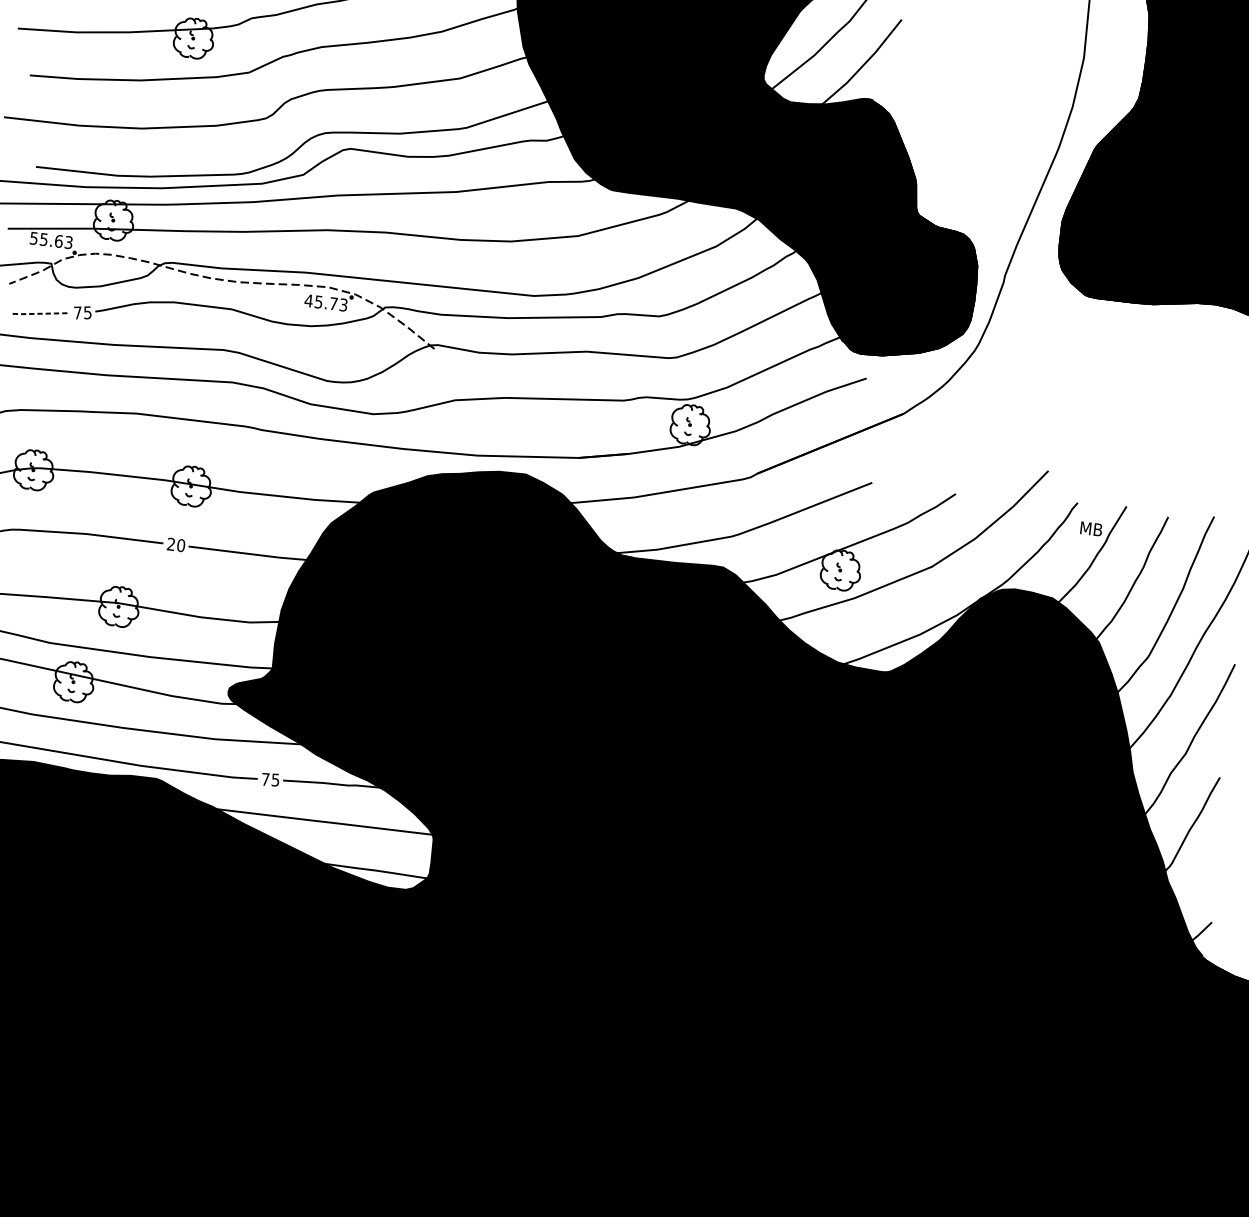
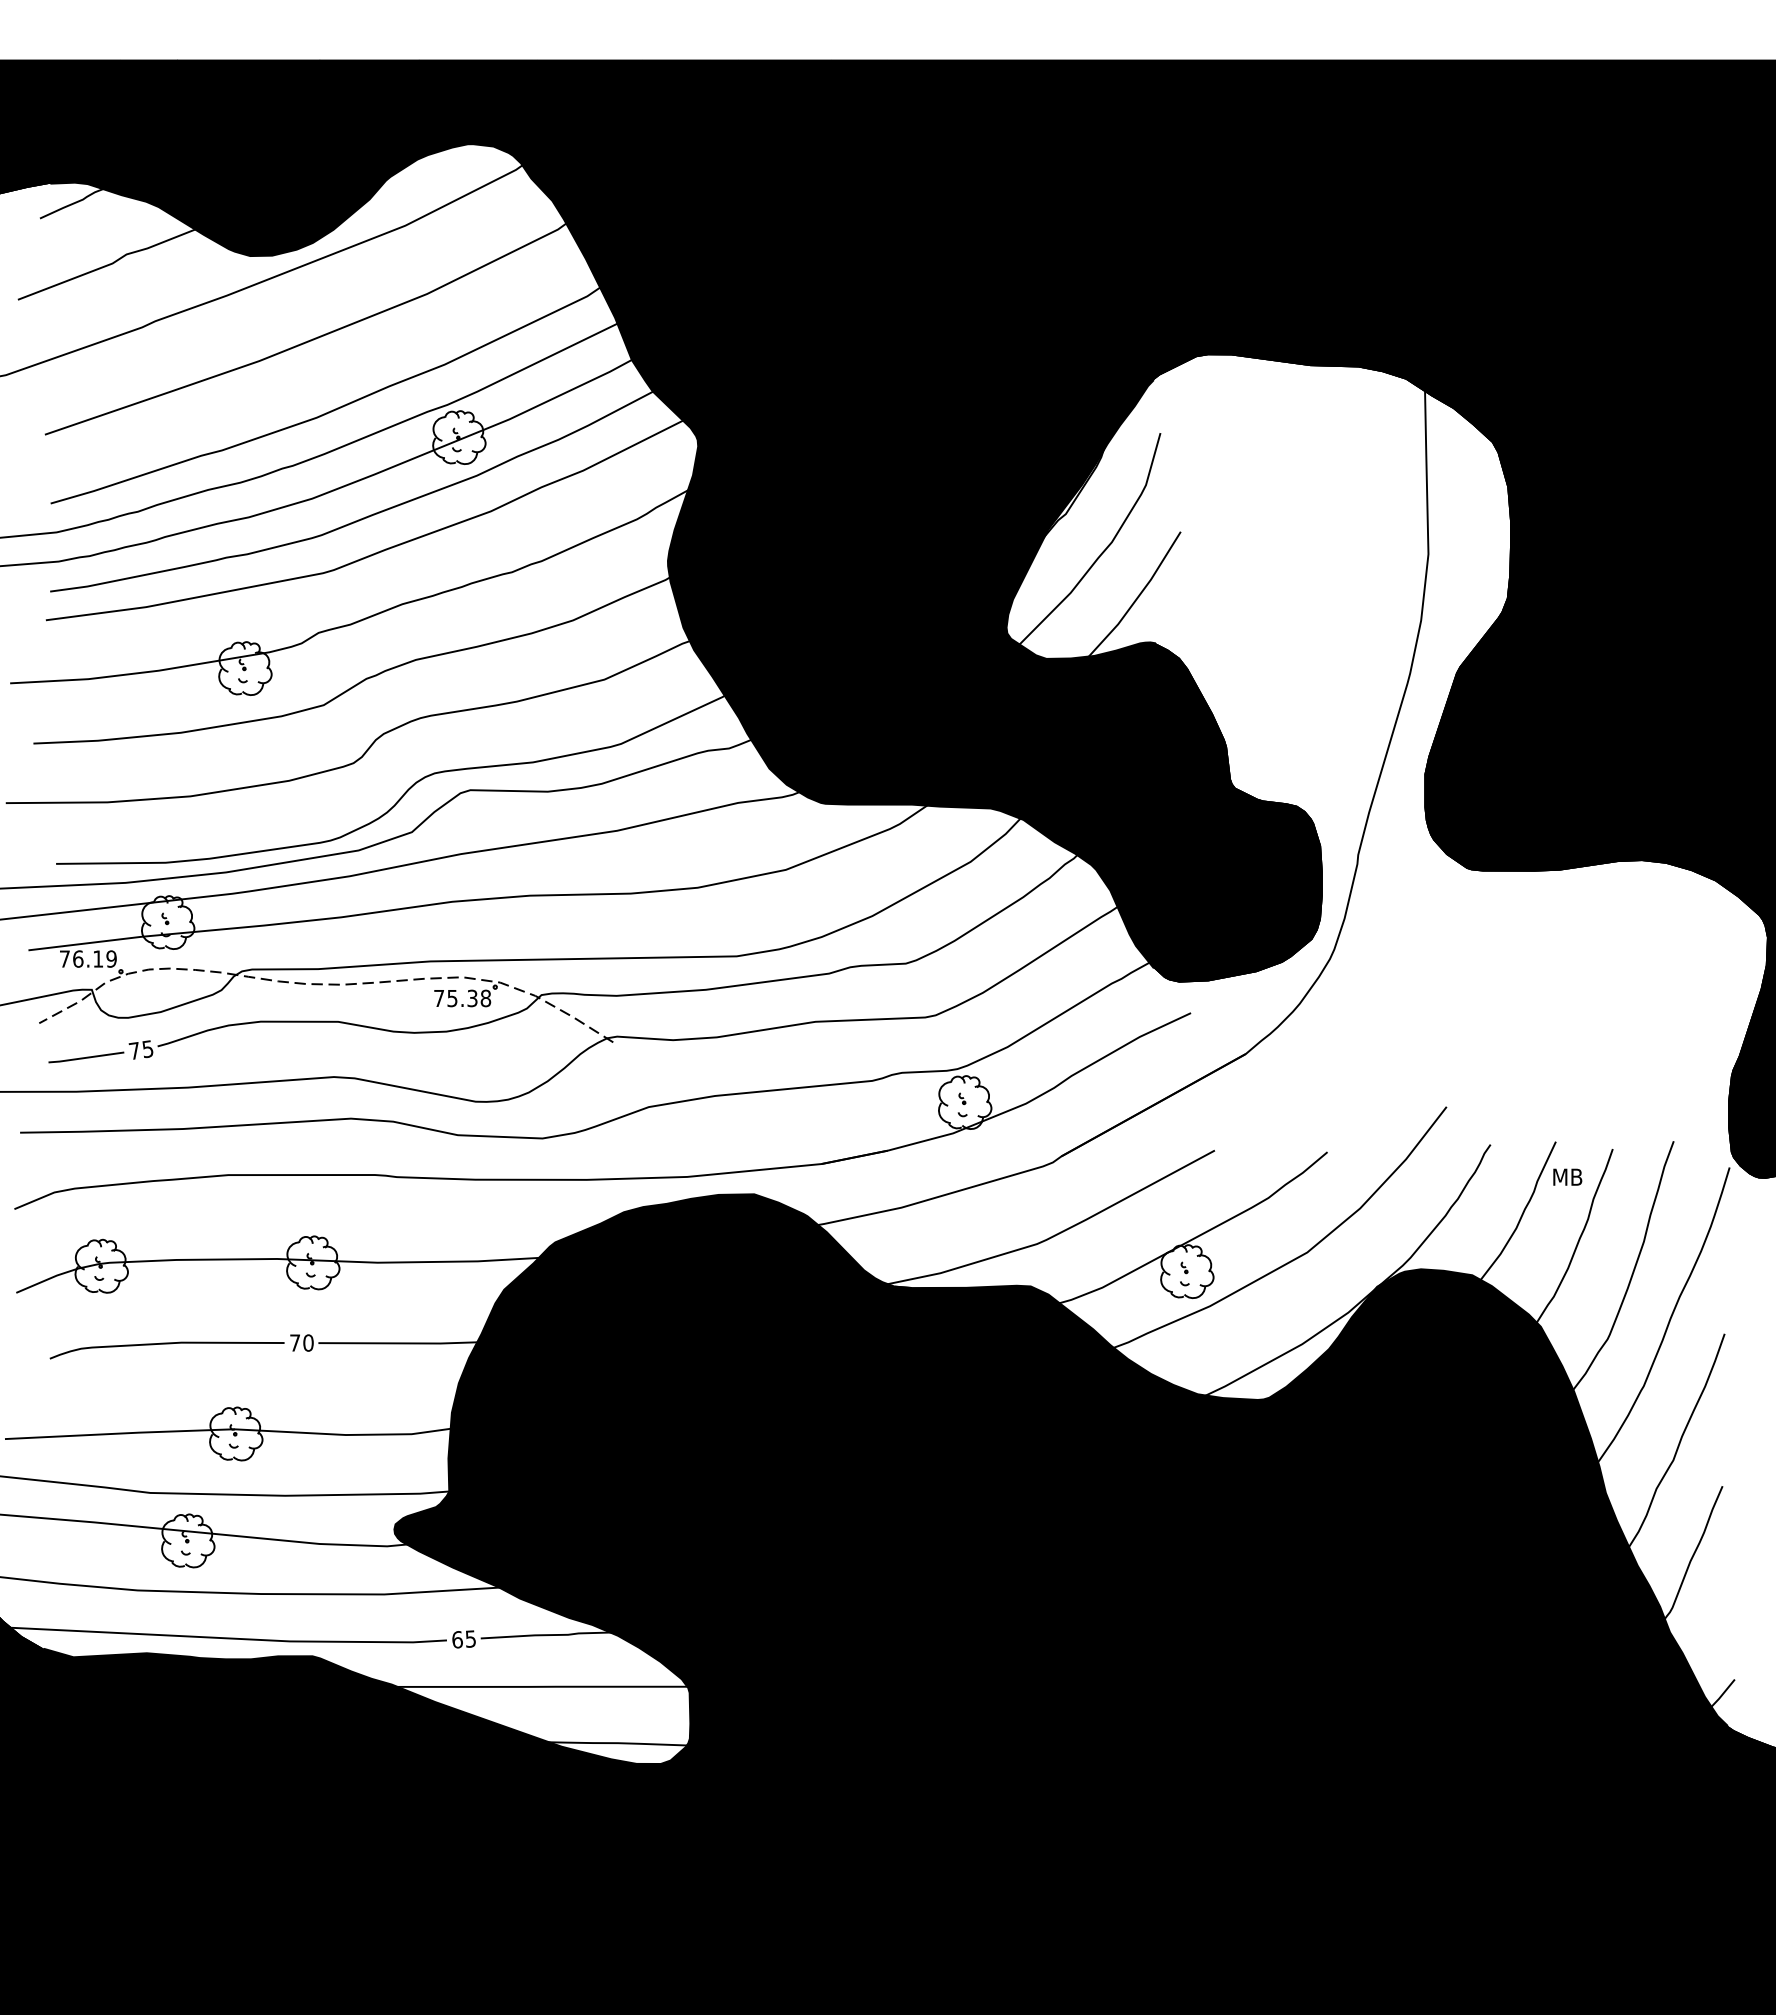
text: (50, 240) -> (87, 958), 55.63 -> 76.19
text: (326, 303) -> (462, 998), 45.73 -> 75.38
line: (41, 313) -> (86, 1057), dashed -> solid
text: (1091, 528) -> (1567, 1176), moved
text: (170, 543) -> (294, 1342), 20 -> 70
text: (265, 779) -> (457, 1639), 75 -> 65

